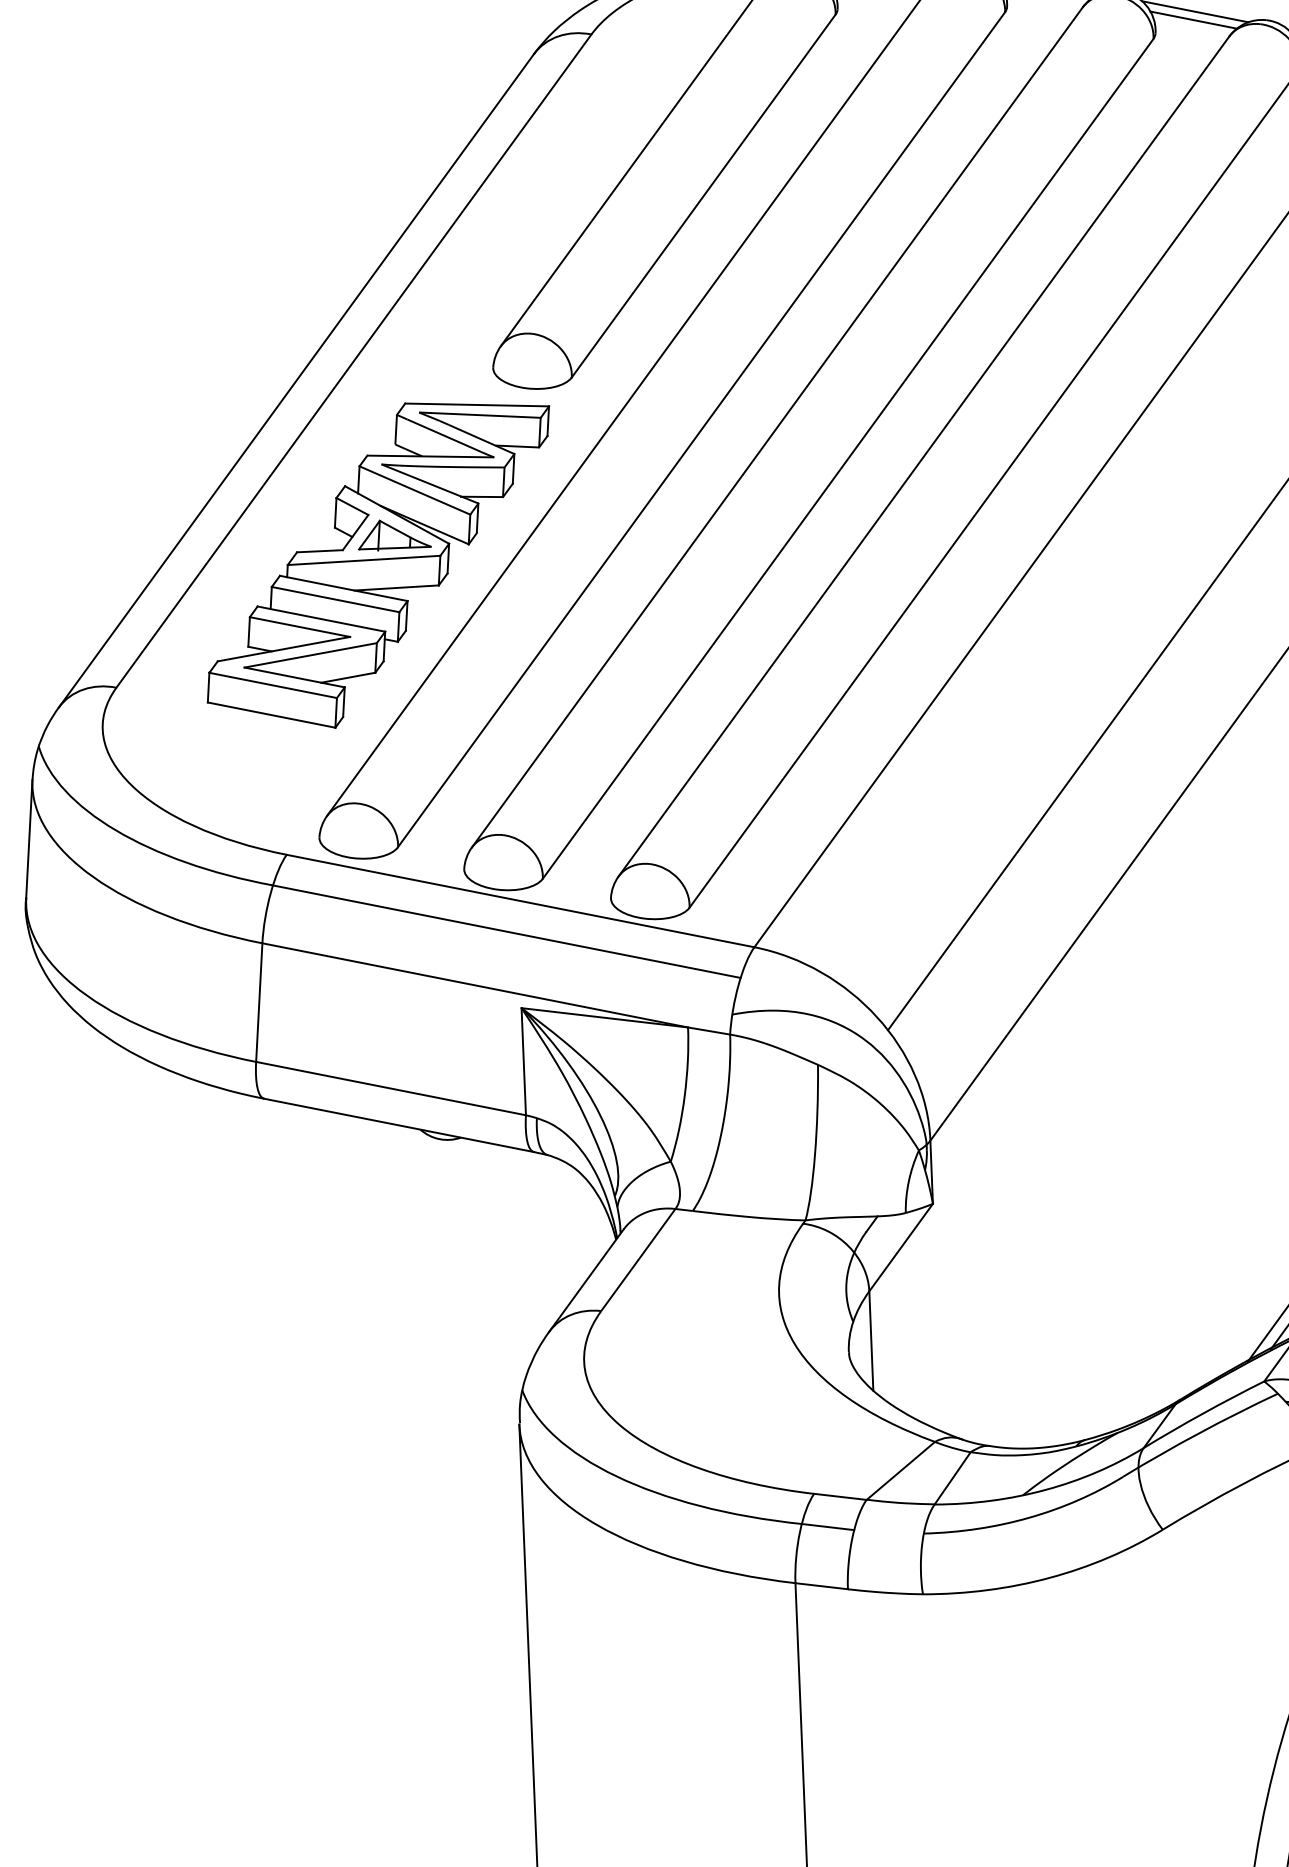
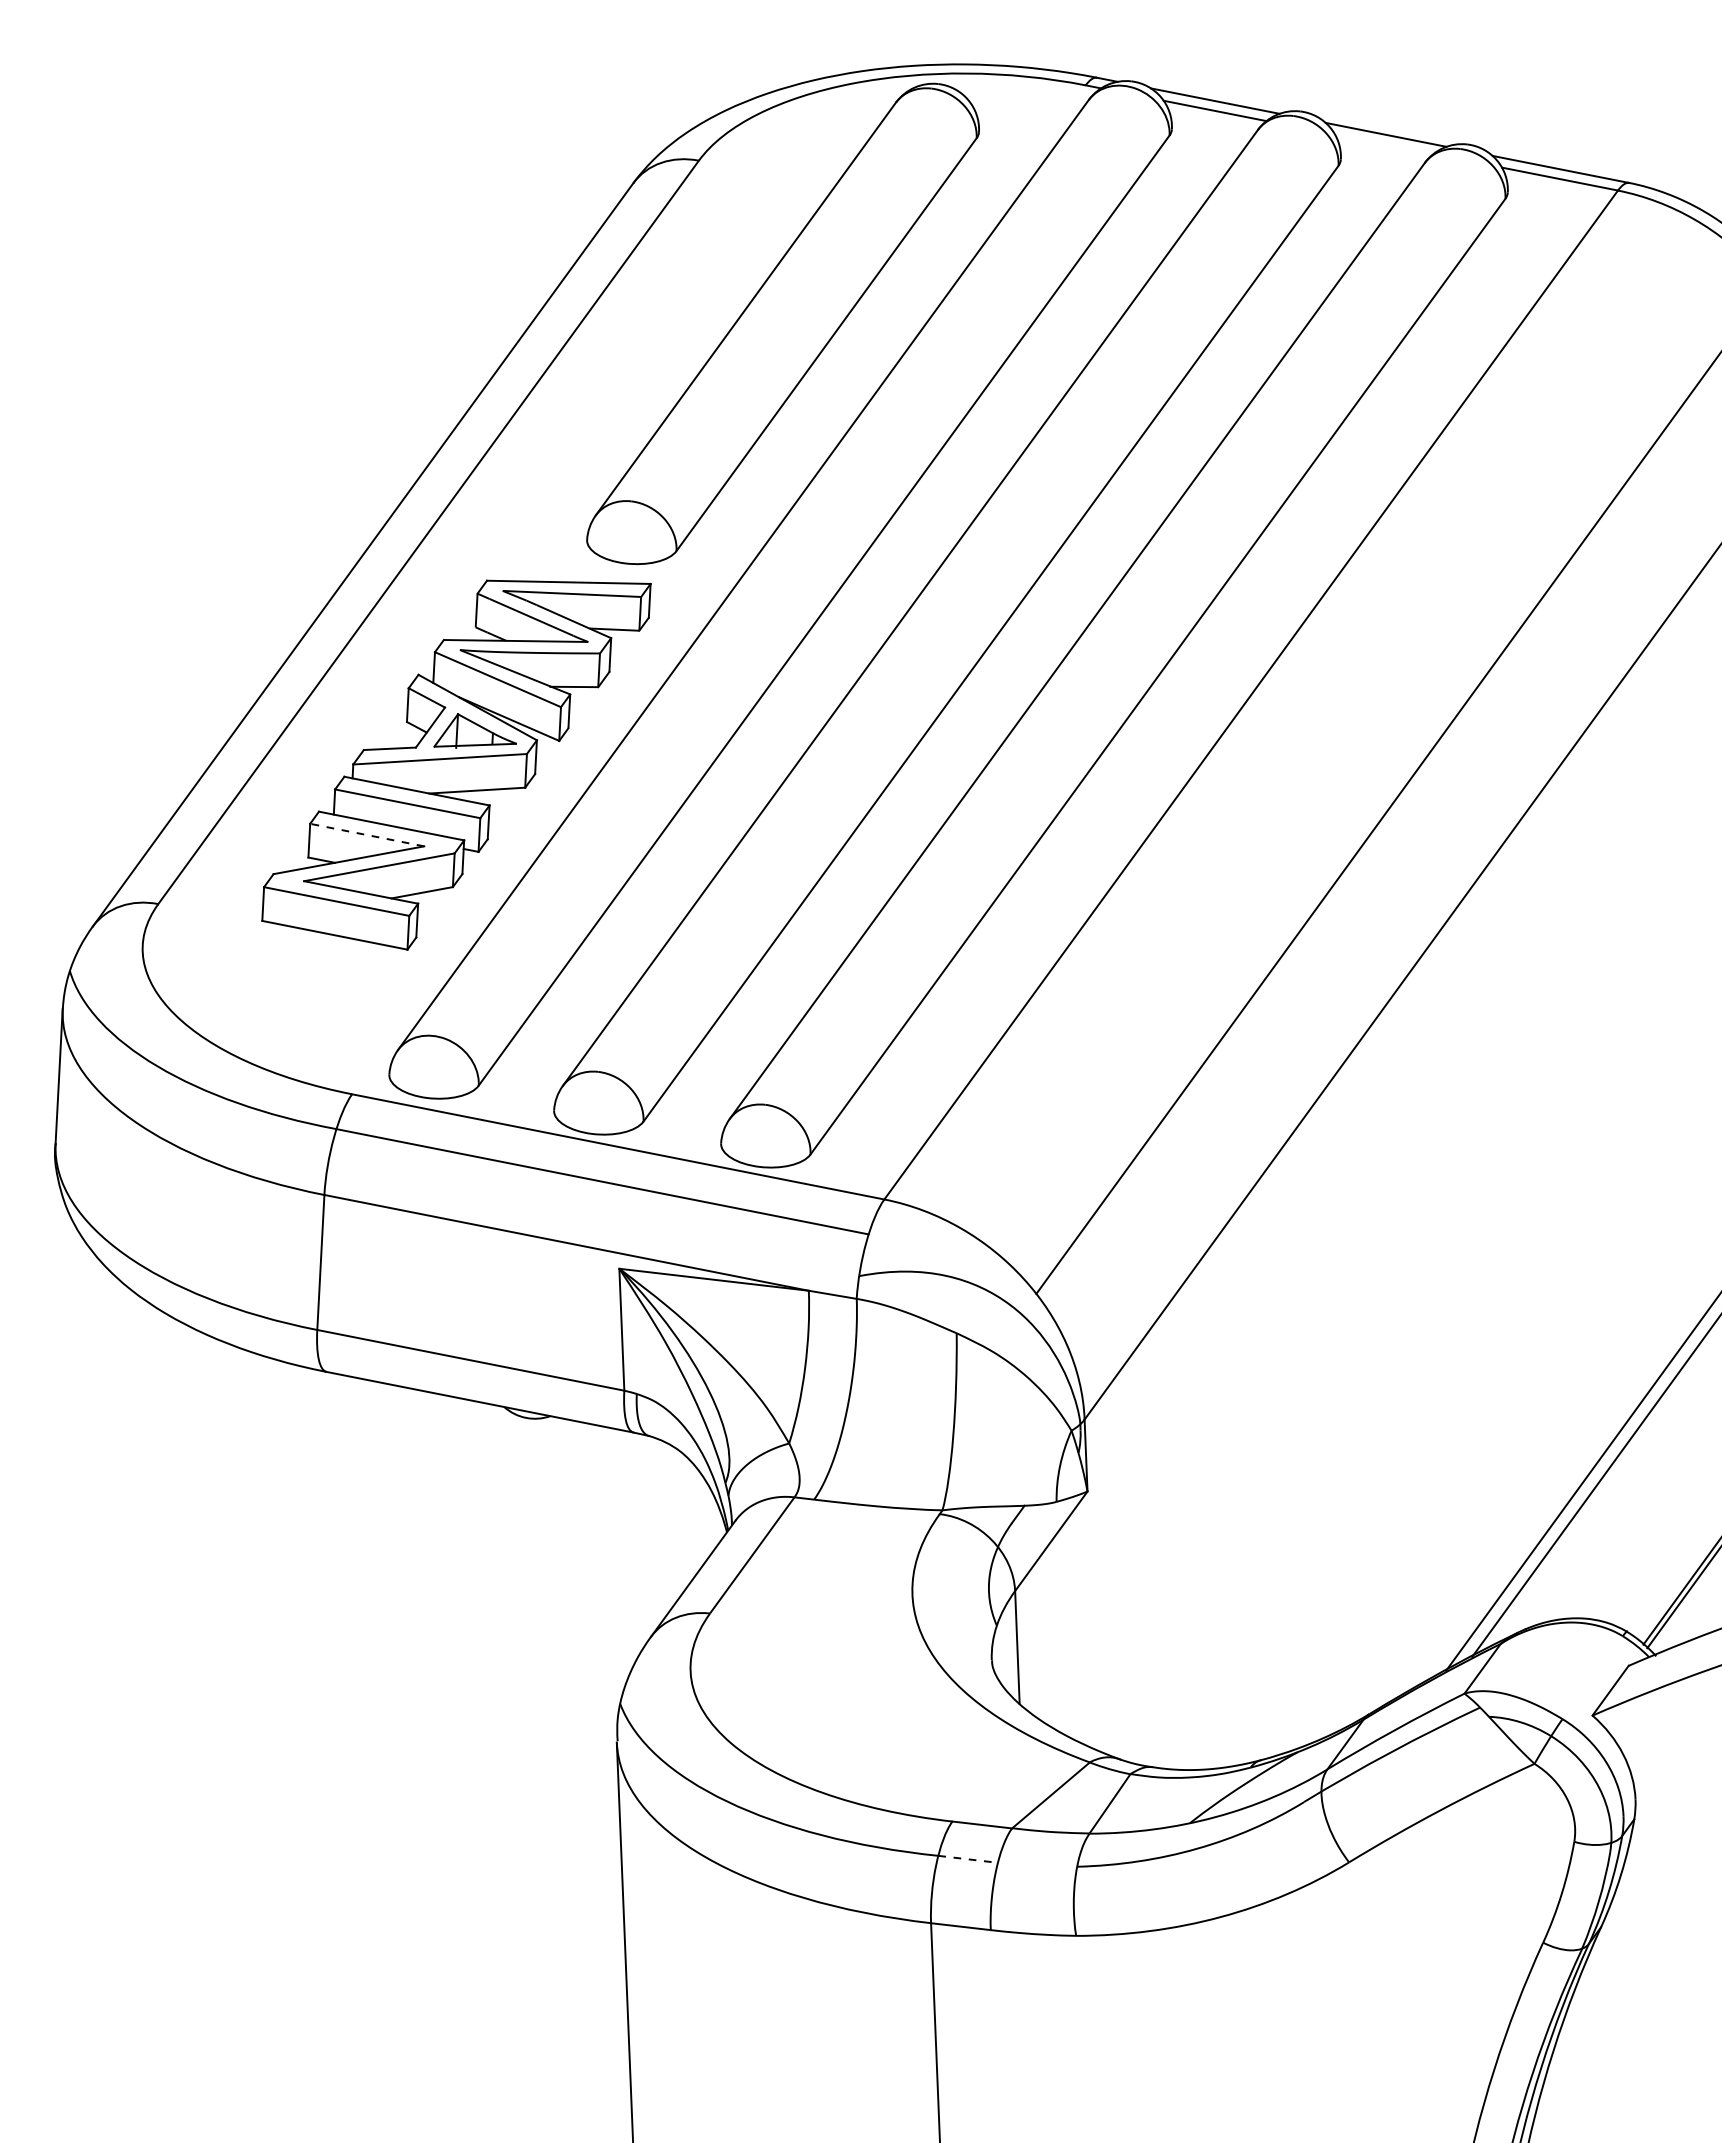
line: (1193, 20) -> (1384, 144), removed
line: (299, 627) -> (366, 835), solid -> dashed
line: (828, 1527) -> (968, 1859), solid -> dashed

